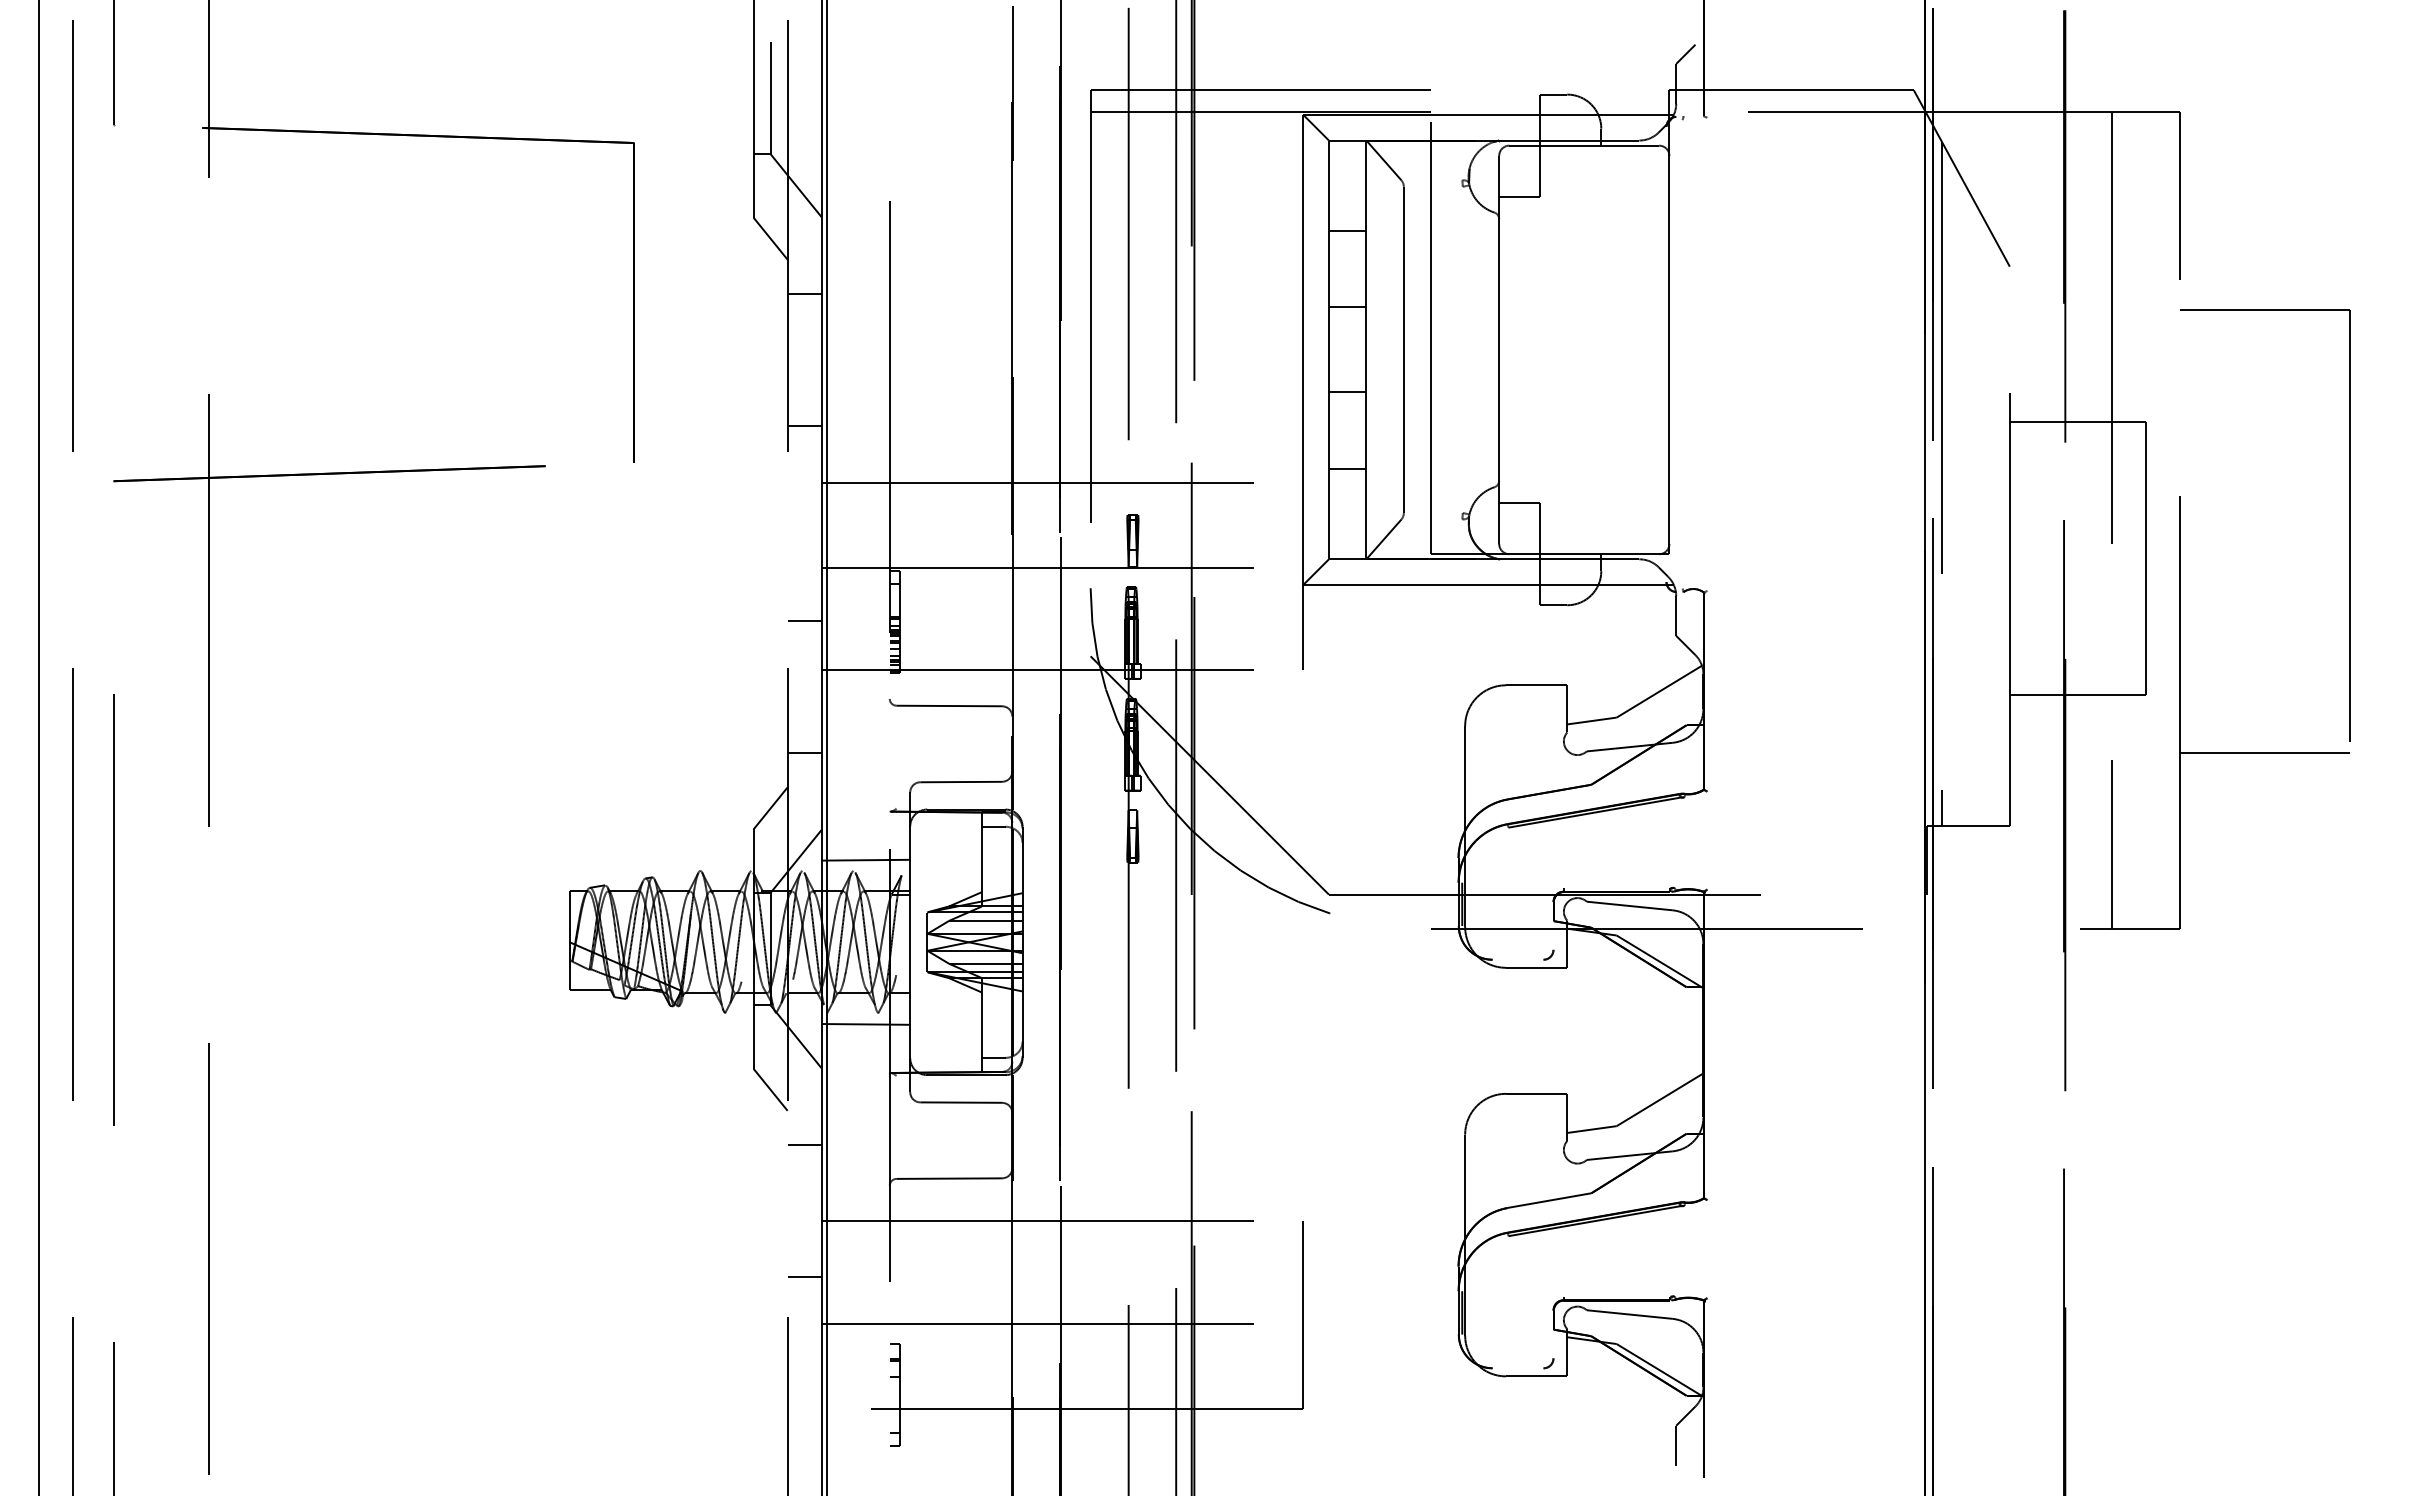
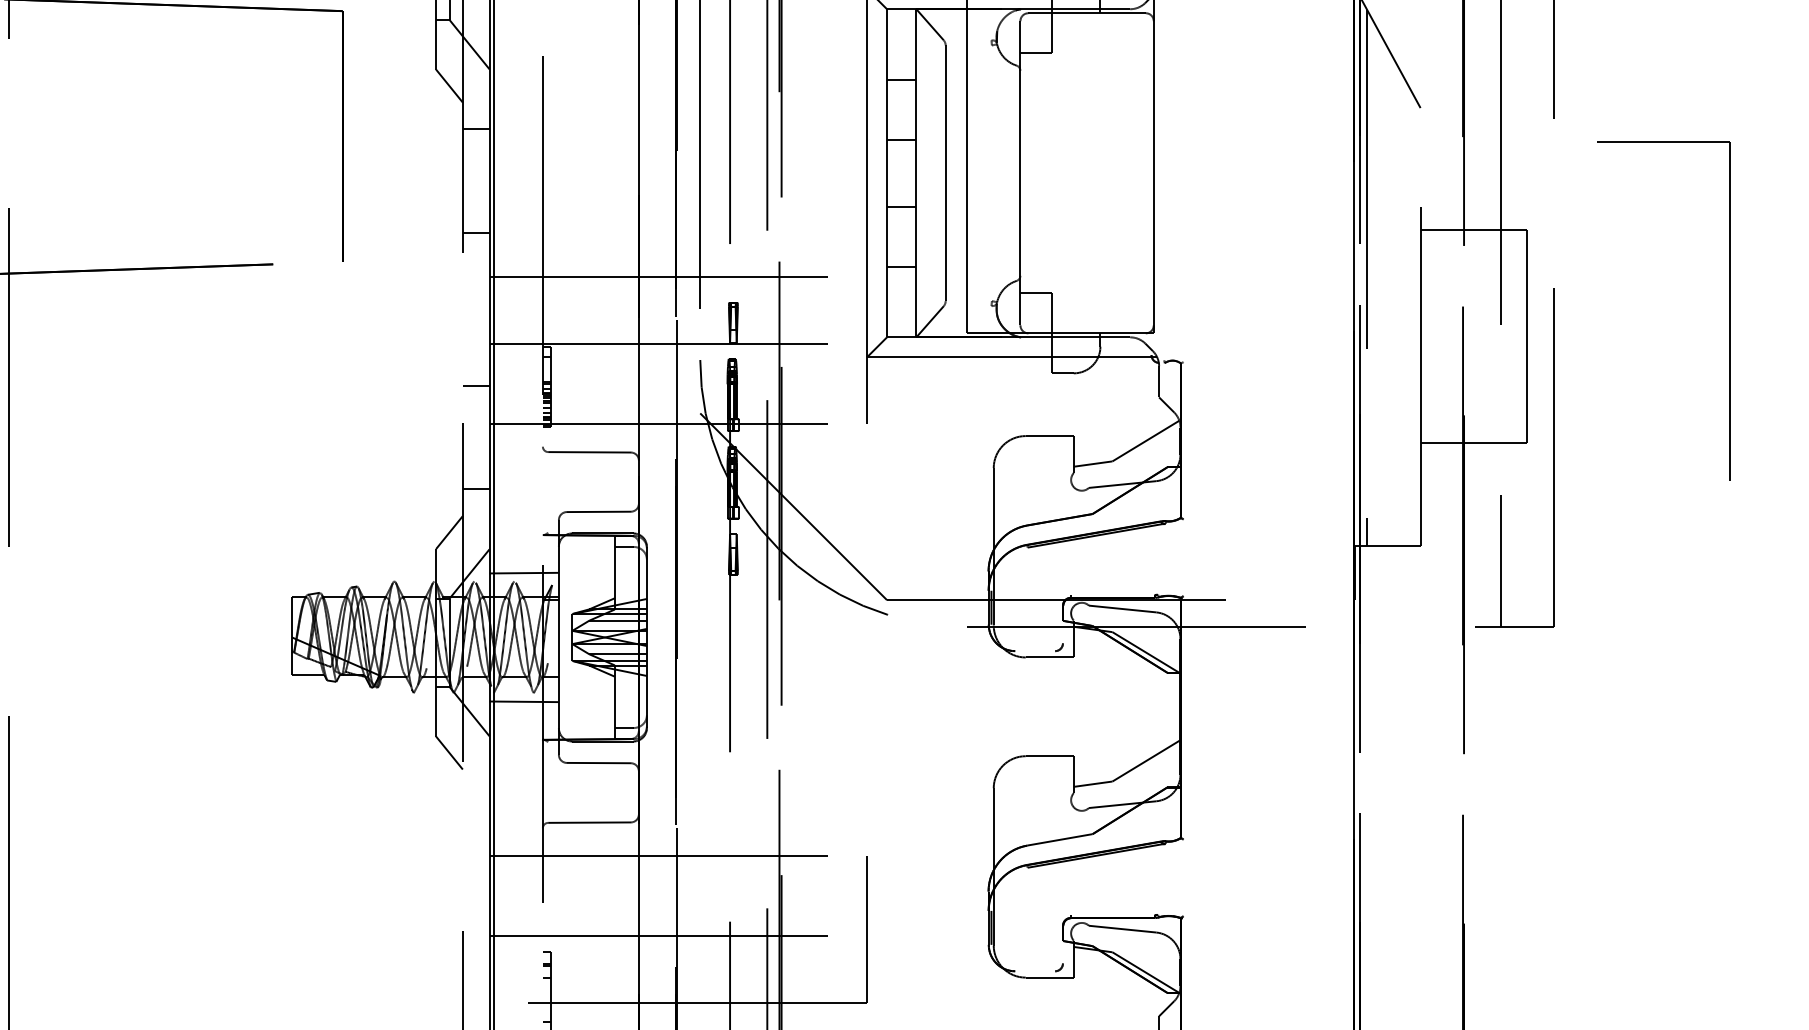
part: (2349, 525) -> (1729, 310), moved
line: (2265, 752) -> (1620, 488), removed
line: (804, 1144) -> (476, 795), removed
line: (804, 1277) -> (476, 900), removed

